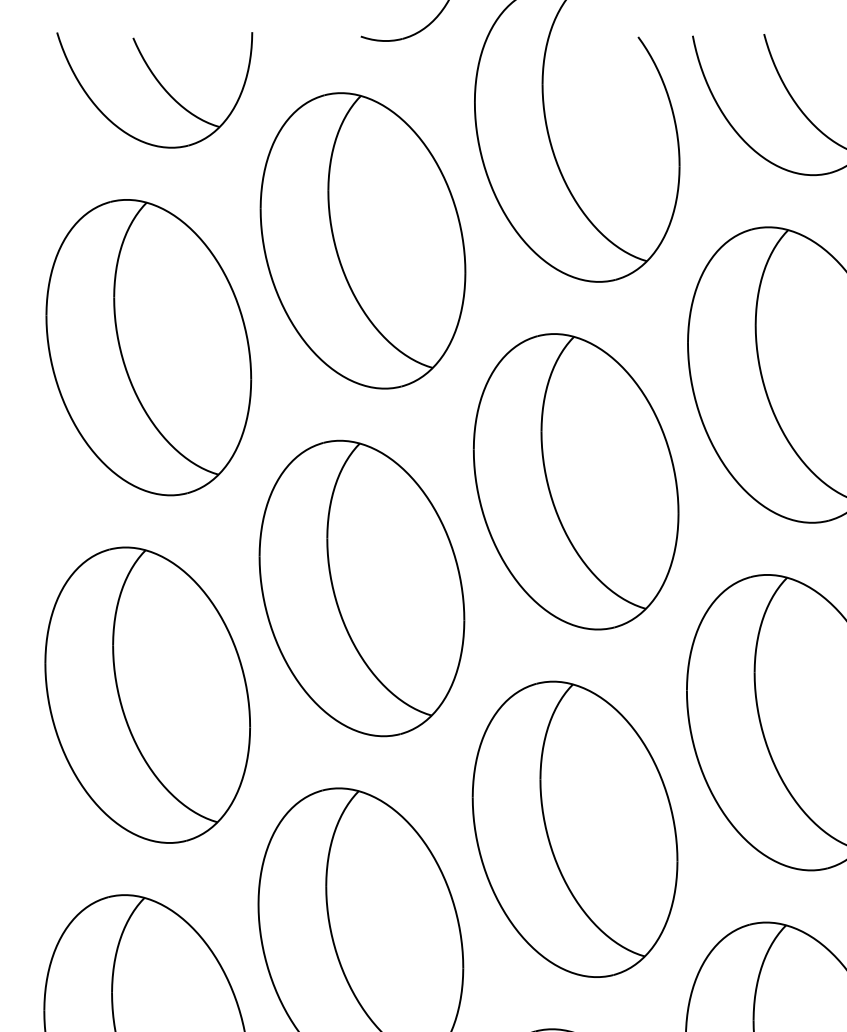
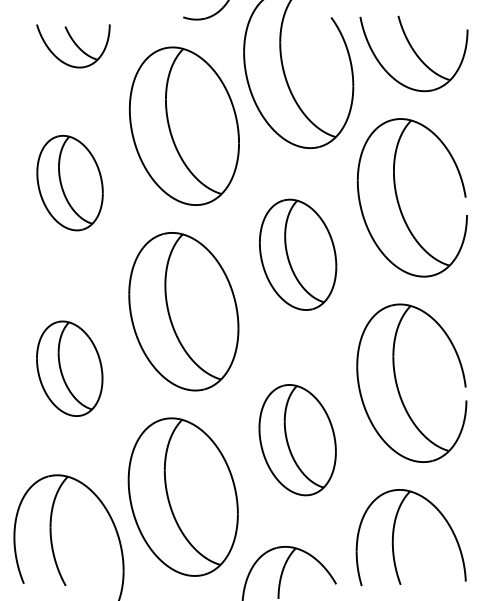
part: (155, 91) -> (73, 46), size x0.7
part: (147, 346) -> (69, 182), size x0.6
part: (574, 481) -> (297, 254), size x0.7
part: (147, 694) -> (69, 368), size x0.6
part: (574, 828) -> (297, 439), size x0.7

